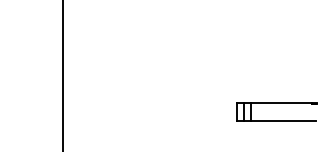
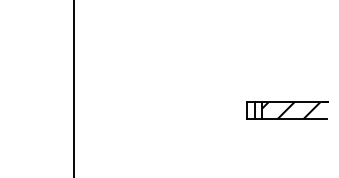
hatch: (280, 112) -> (290, 110), added

